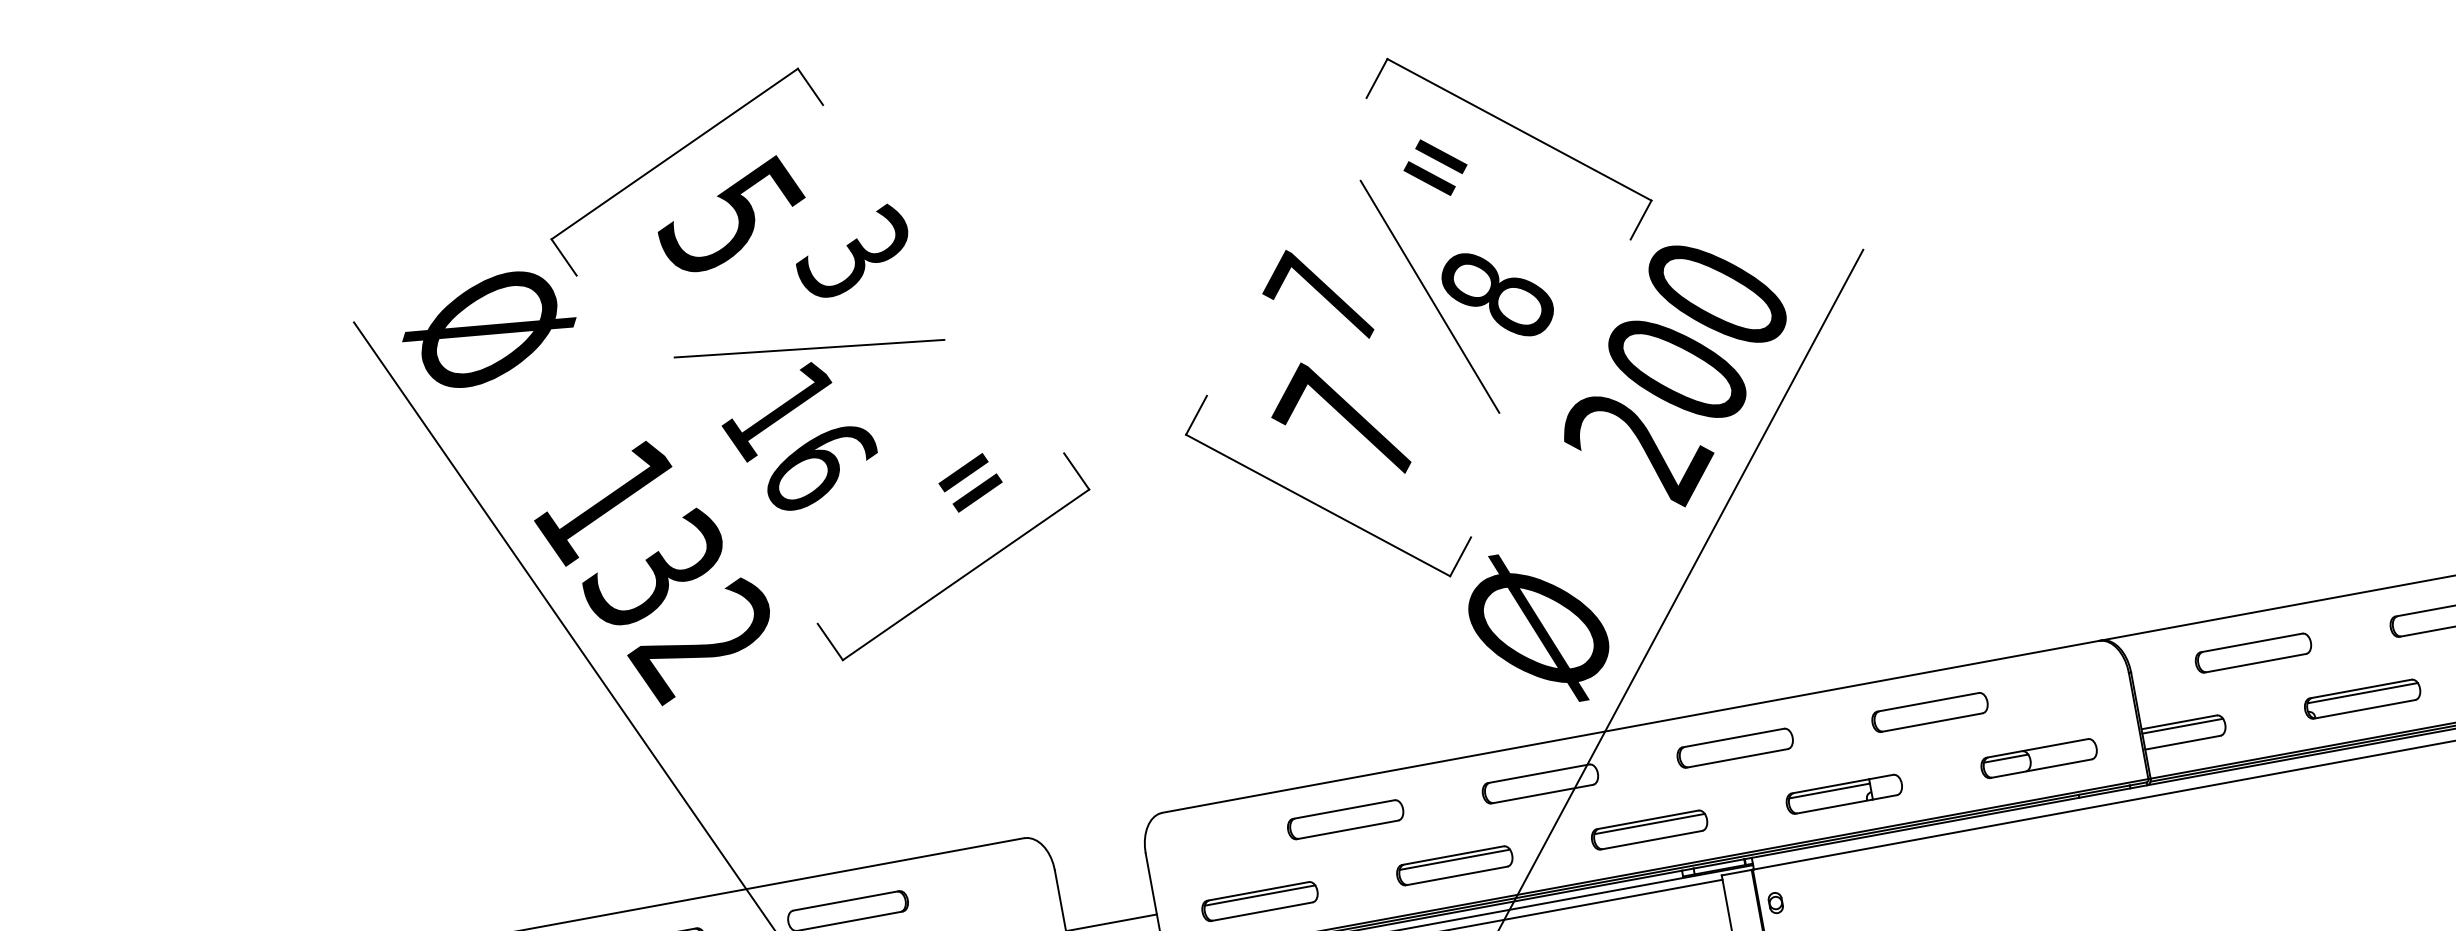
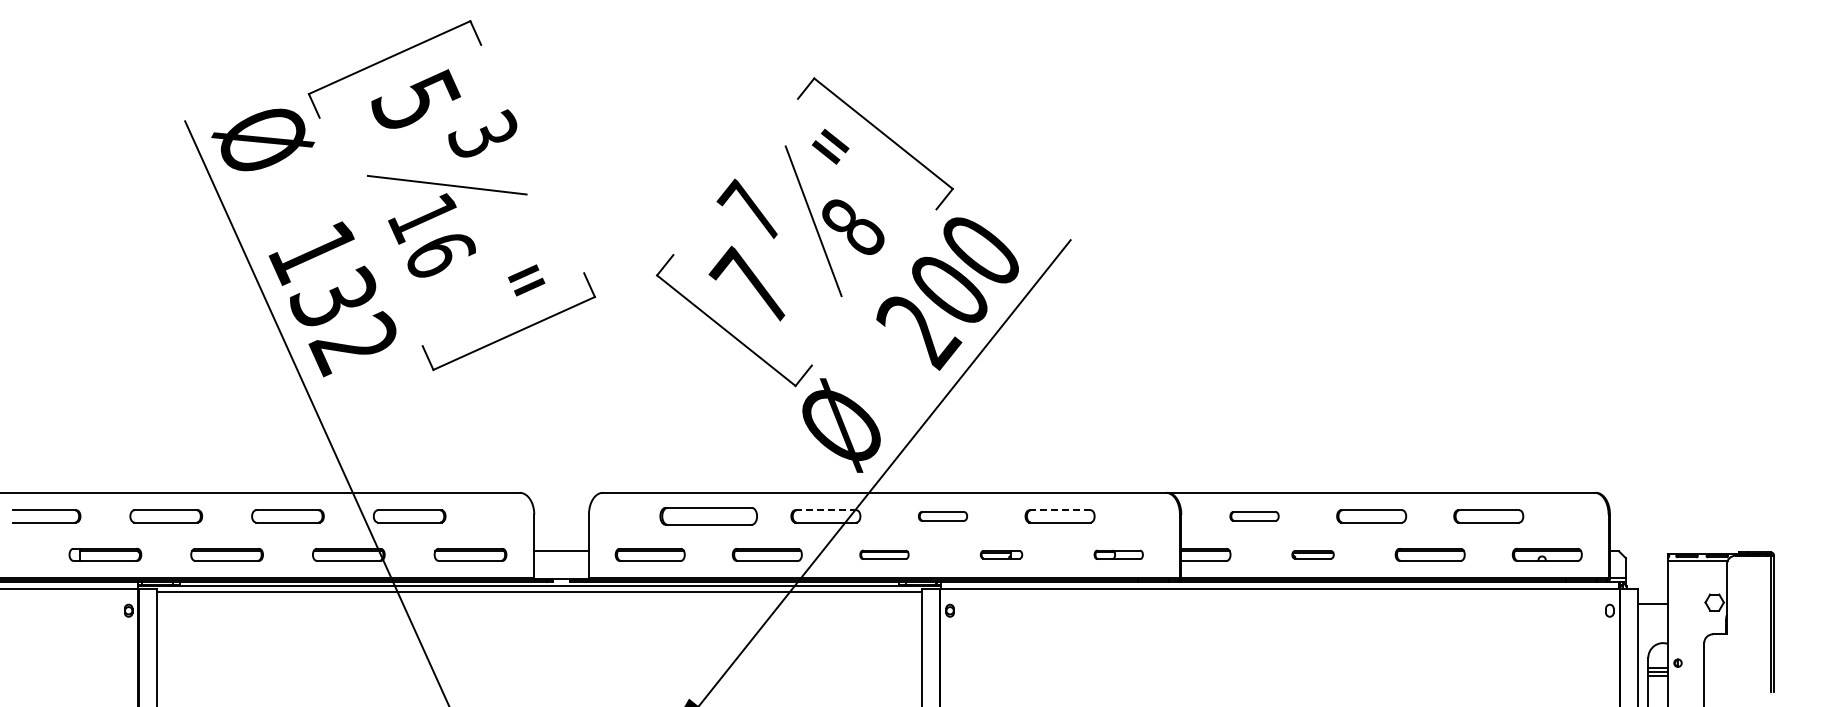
part: (2253, 653) -> (1254, 516), size x0.7
part: (2361, 698) -> (1312, 554), size x0.6
line: (1928, 702) -> (1060, 510), solid -> dashed
part: (1734, 748) -> (942, 516), size x0.7
part: (2038, 758) -> (1118, 554), size x0.7
line: (1537, 774) -> (825, 510), solid -> dashed
part: (1844, 793) -> (1001, 554), size x0.6
part: (1345, 820) -> (708, 516), size x1.4
part: (1649, 829) -> (884, 554), size x0.7

